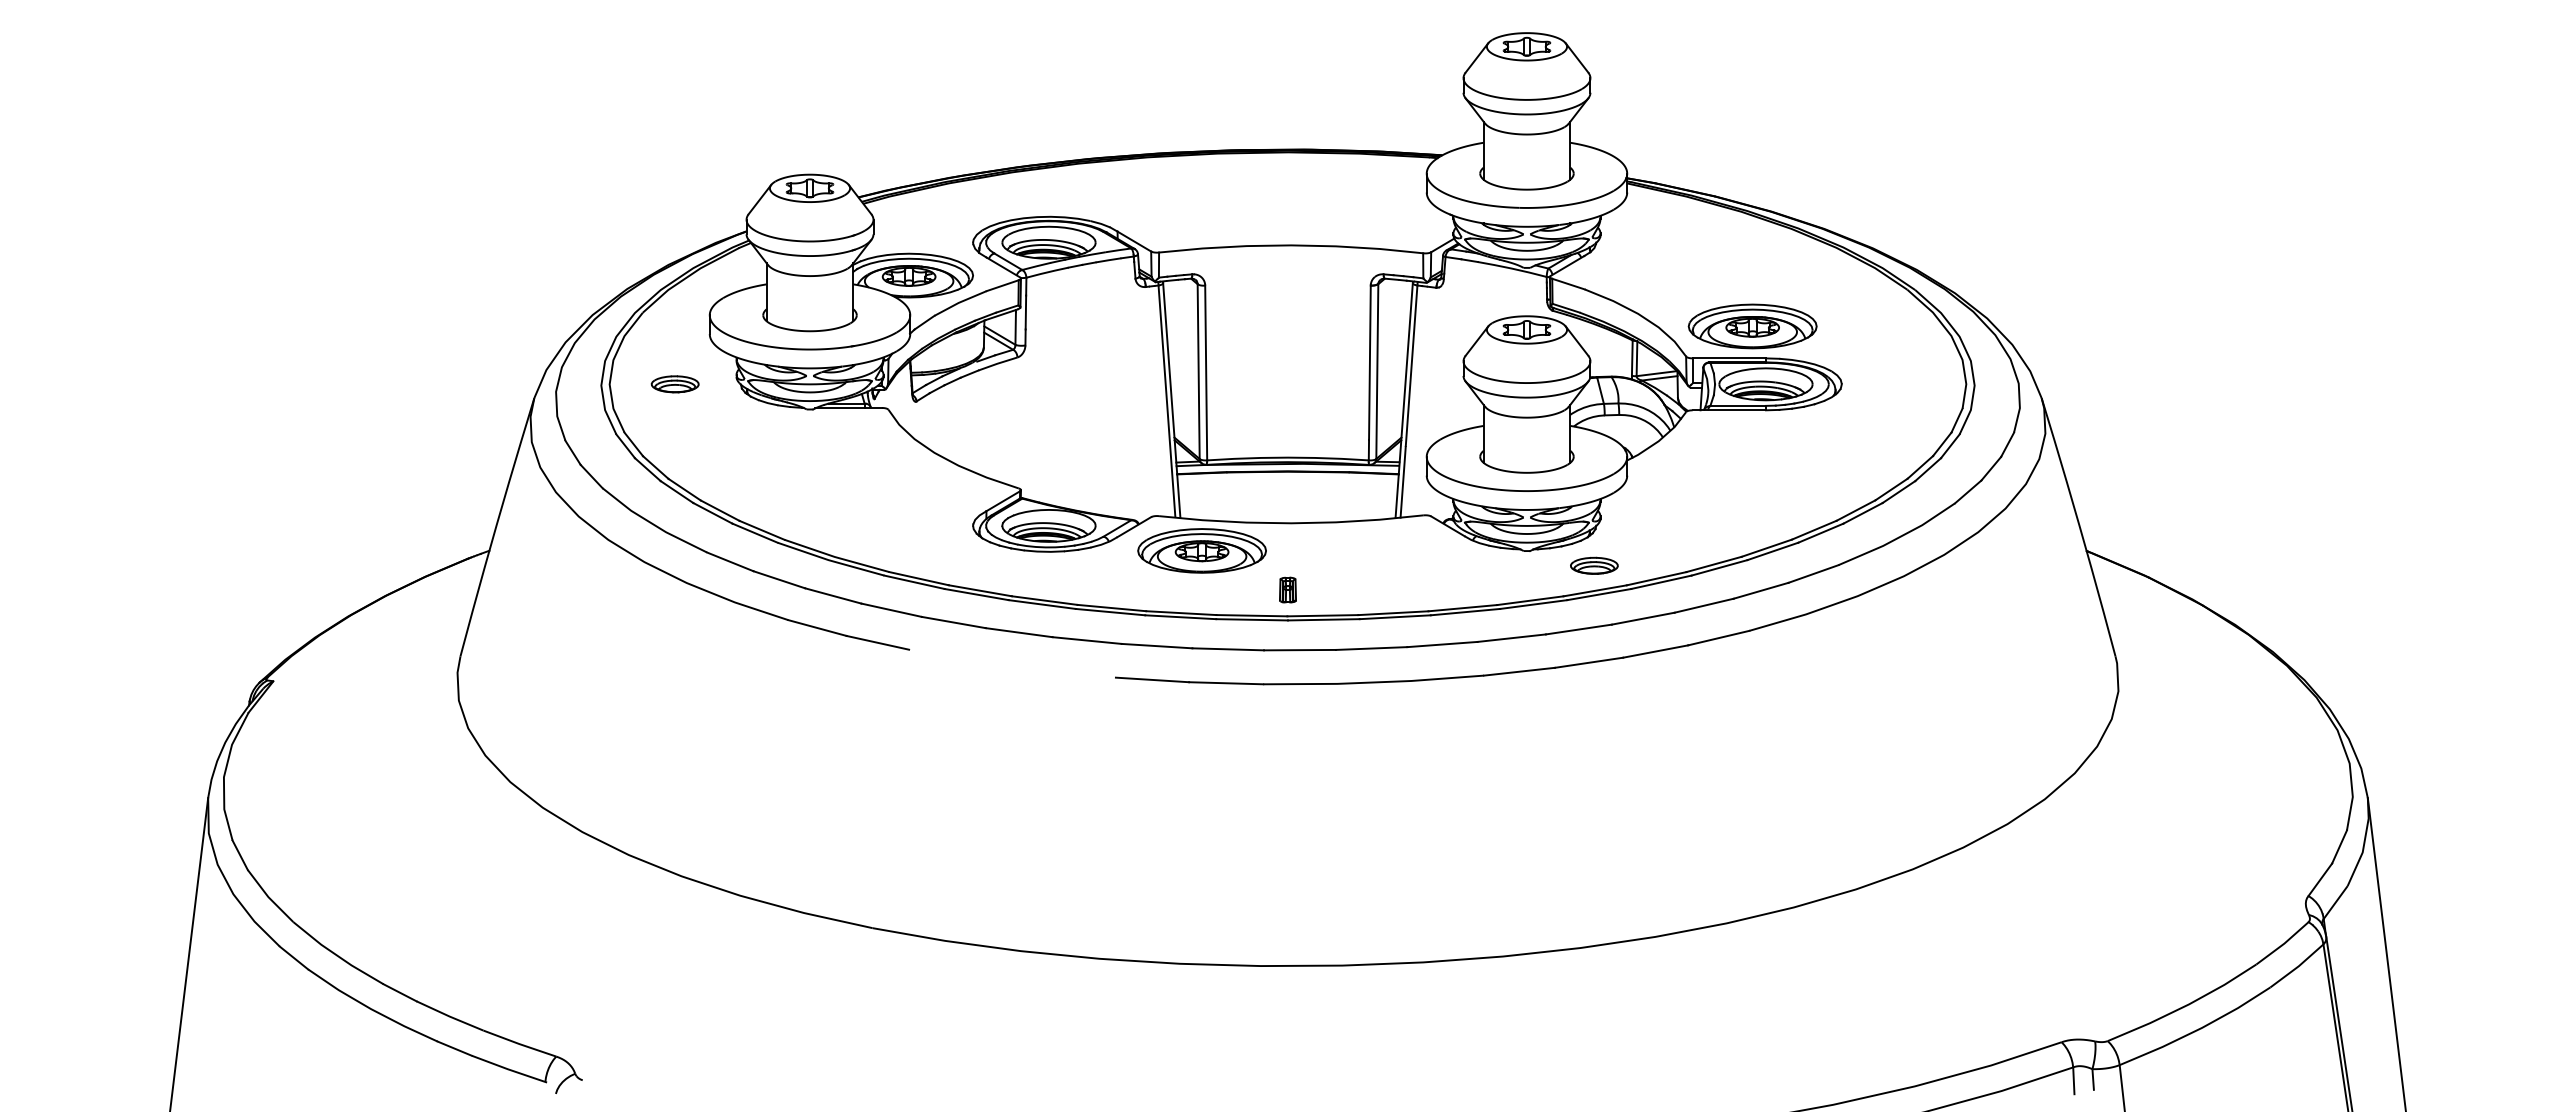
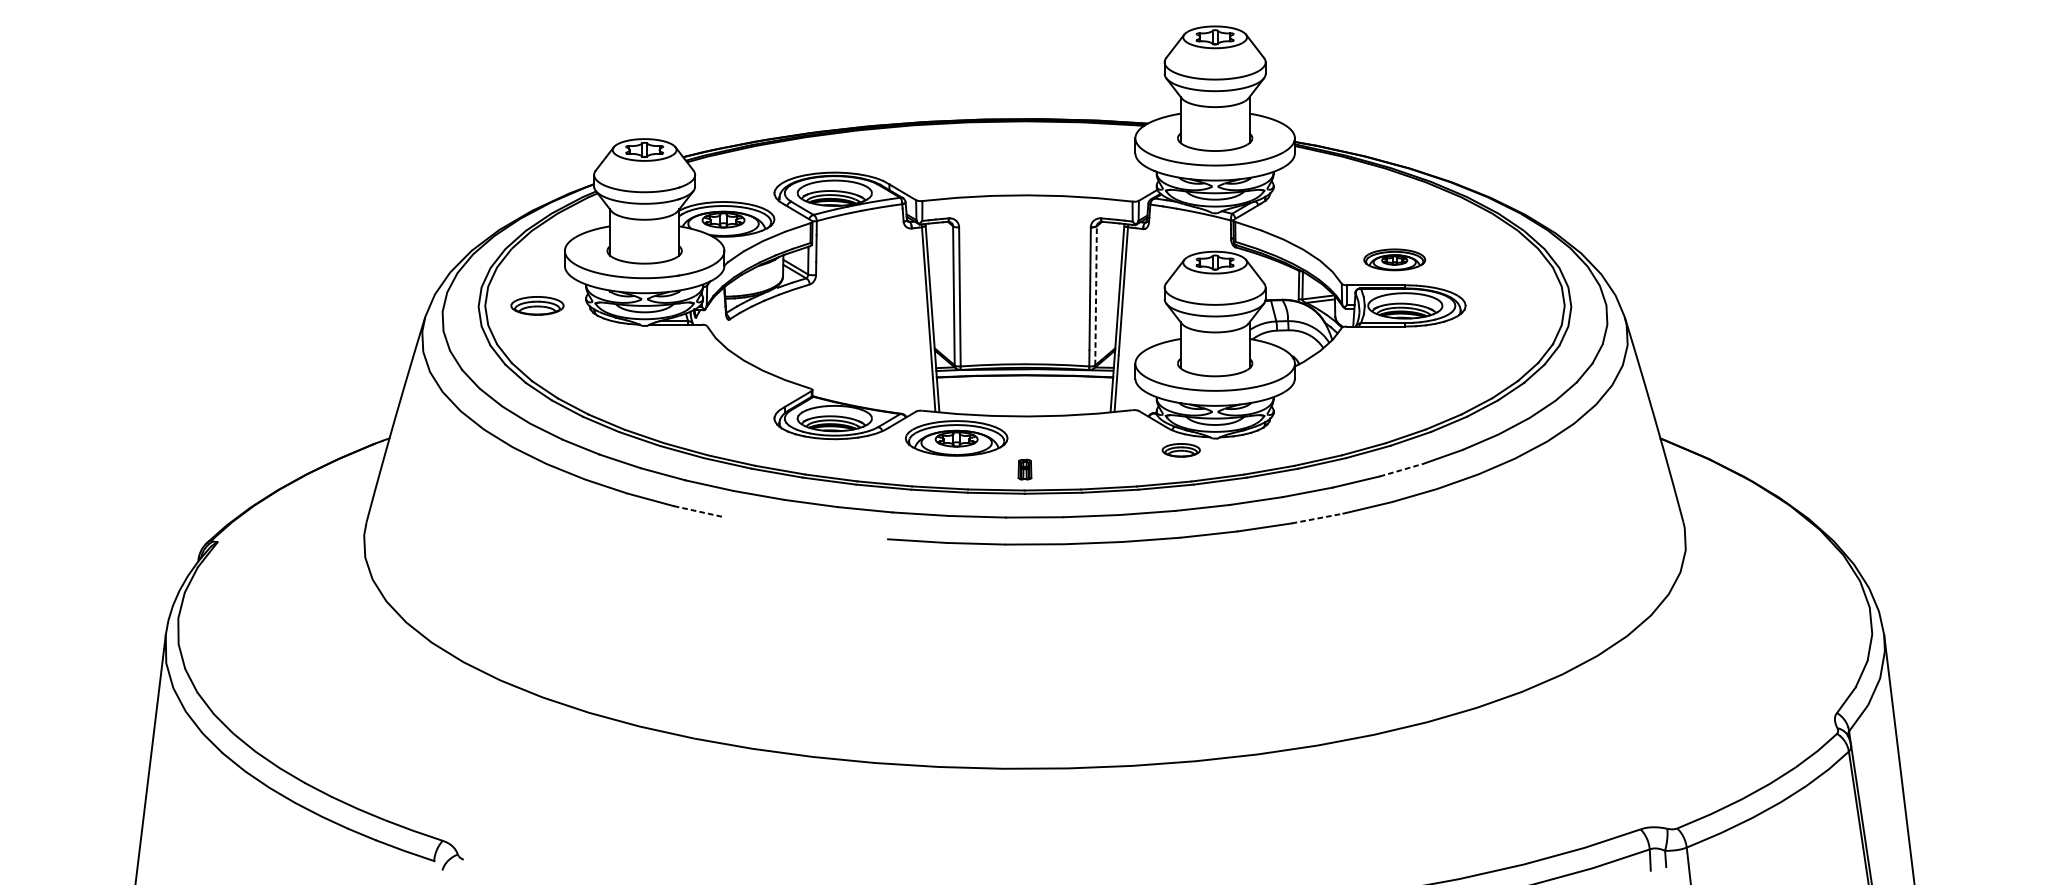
part: (1752, 326) -> (1394, 259), size x0.6
line: (1377, 371) -> (1096, 295), solid -> dashed
part: (674, 384) -> (536, 306), size x1.4
part: (1594, 565) -> (1181, 450), moved
line: (1761, 590) -> (1401, 469), solid -> dashed
line: (878, 642) -> (699, 511), solid -> dashed
line: (1656, 651) -> (1318, 518), solid -> dashed

